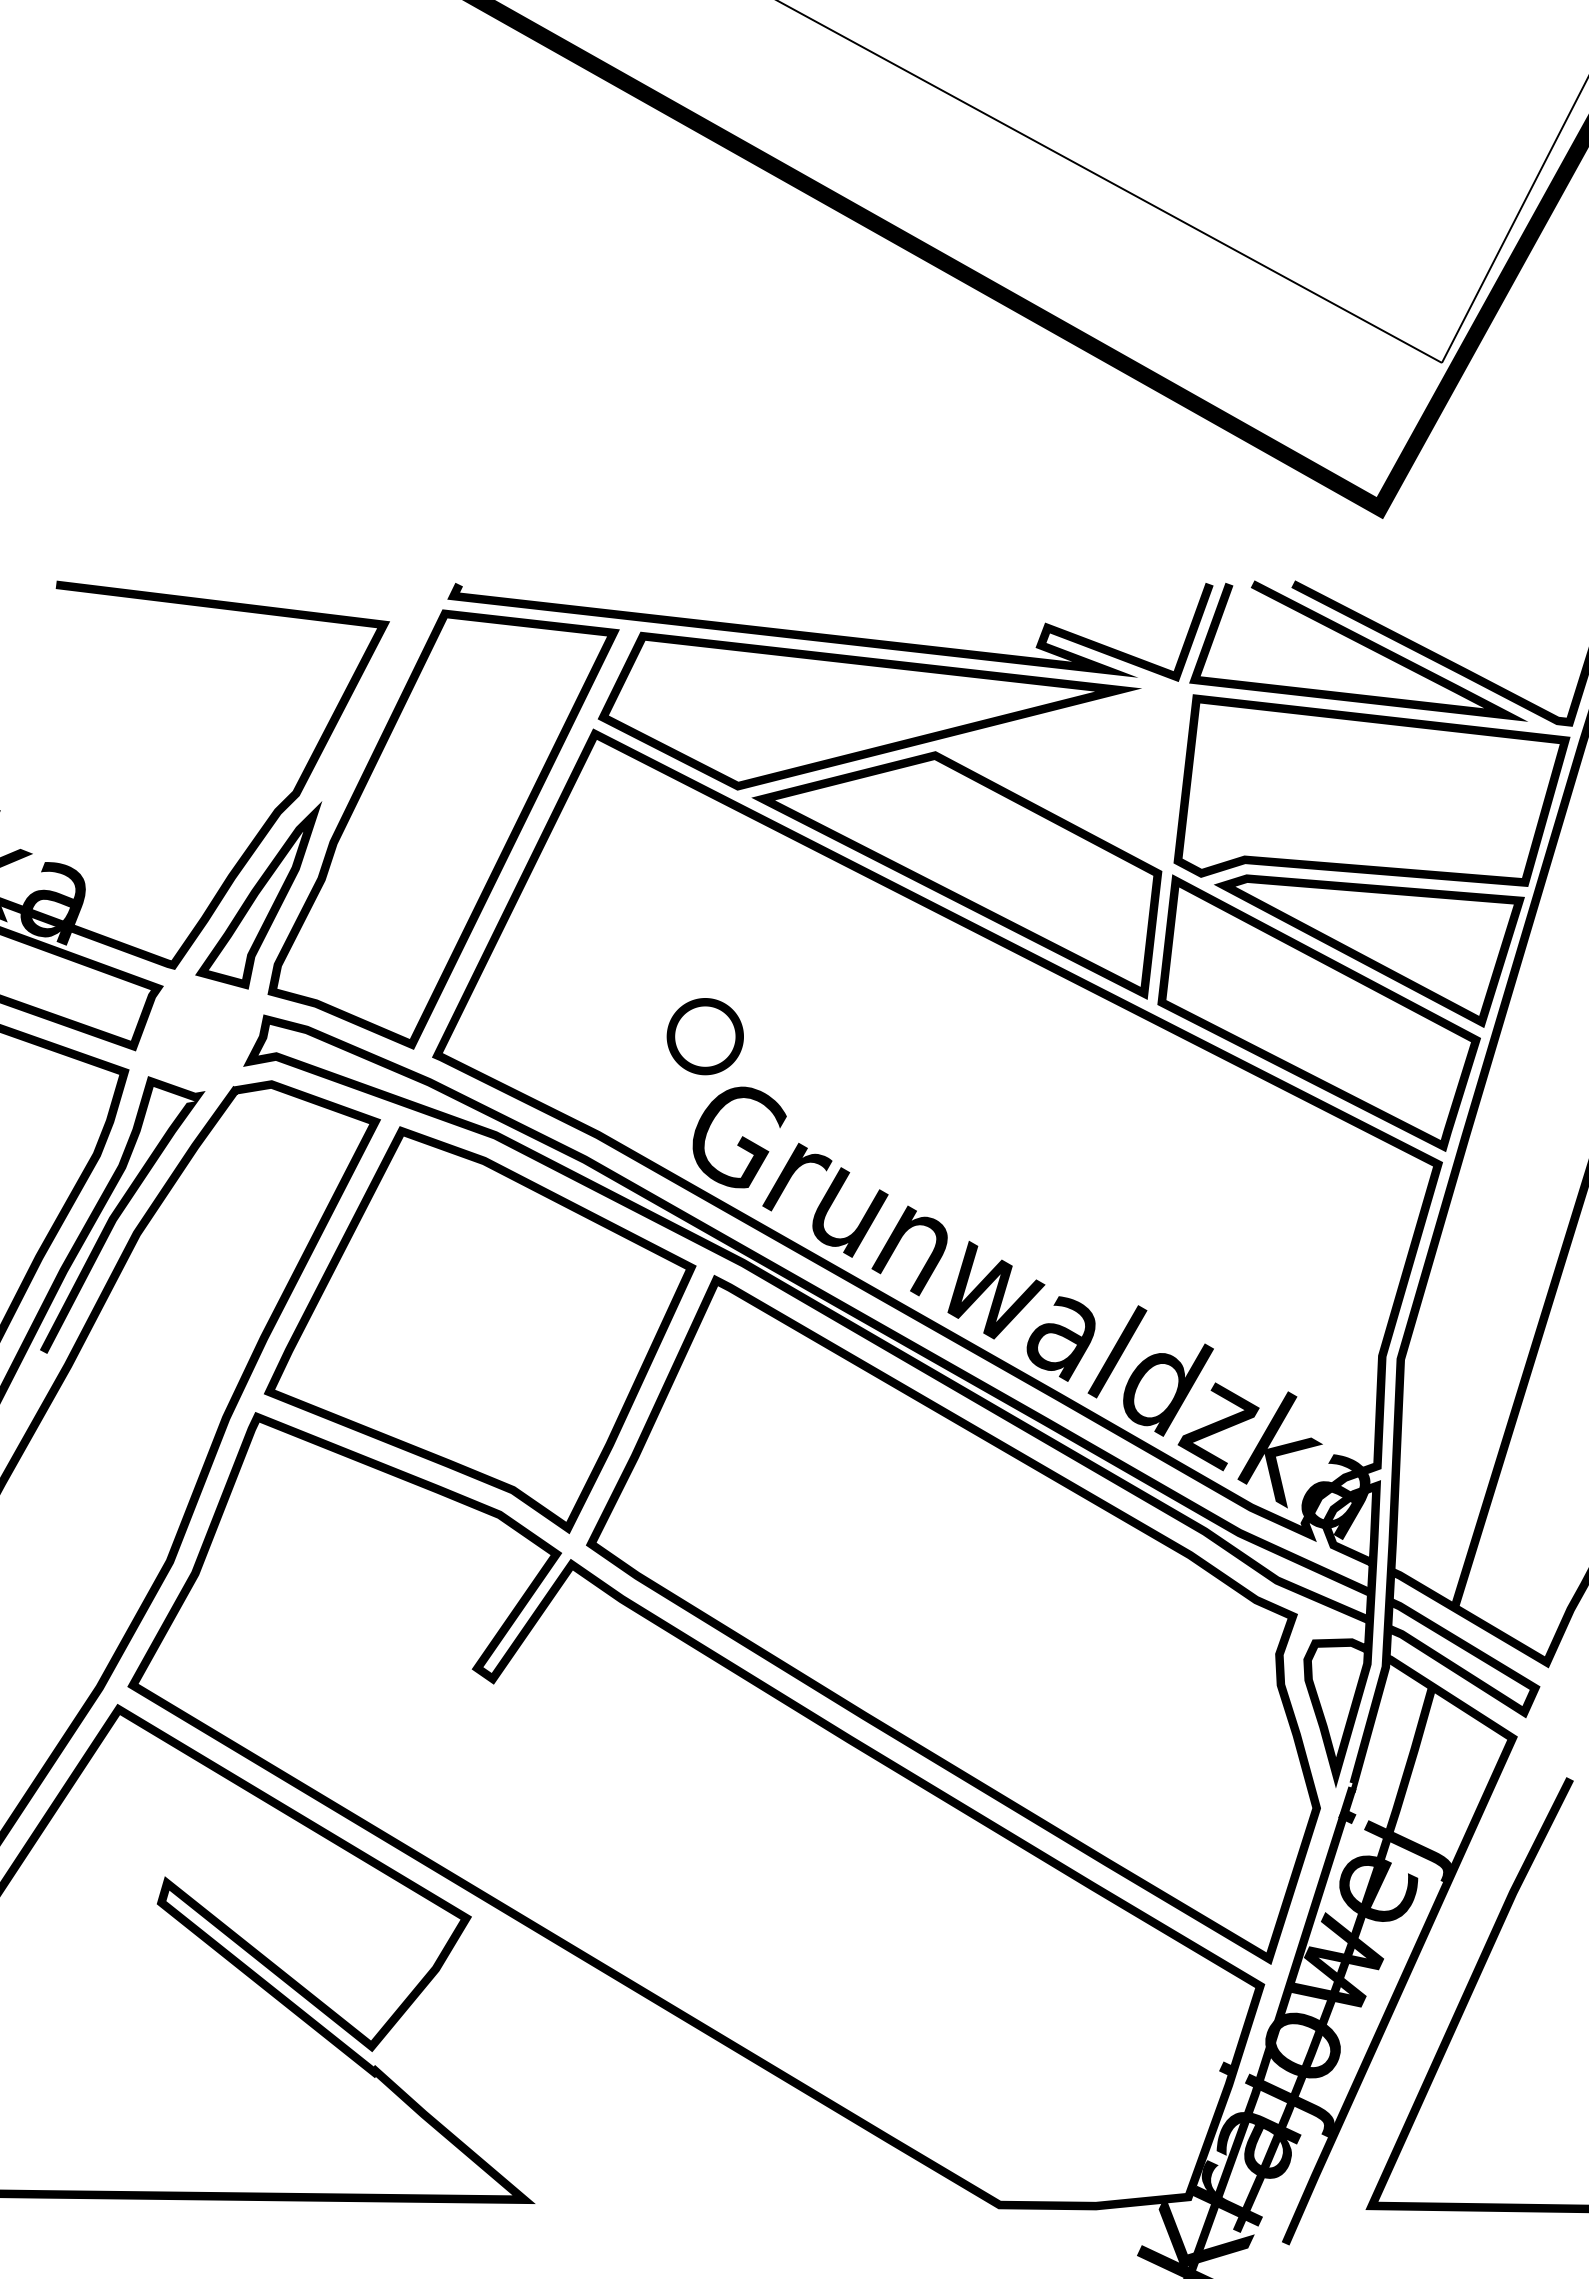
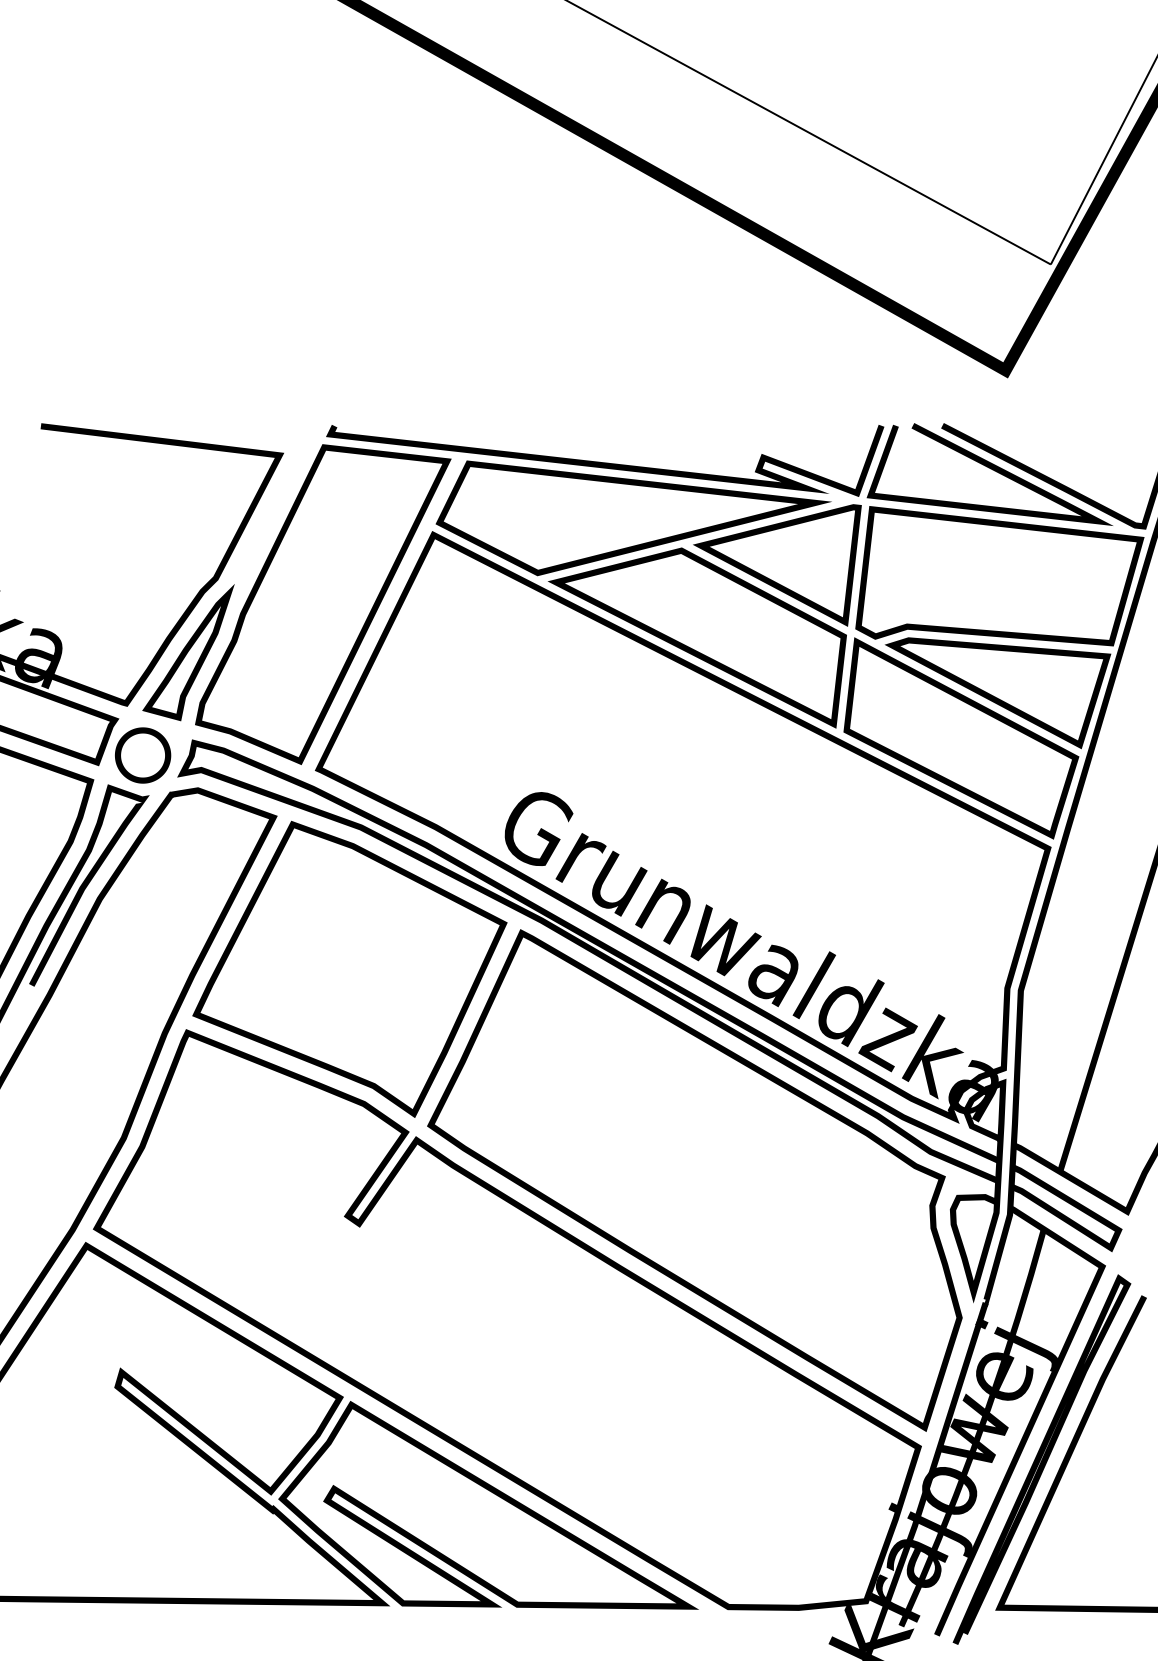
part: (1066, 775) -> (777, 565), added
part: (704, 1036) -> (142, 755), moved
curve: (1429, 2002) -> (1041, 1459), added
part: (670, 2065) -> (488, 1505), added

